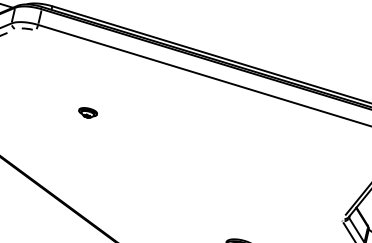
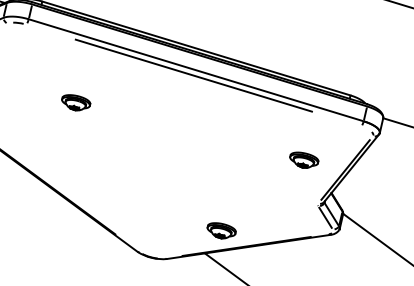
line: (211, 84) -> (193, 75), added
part: (88, 112) -> (76, 102), size x1.67
part: (328, 172) -> (304, 159), added

